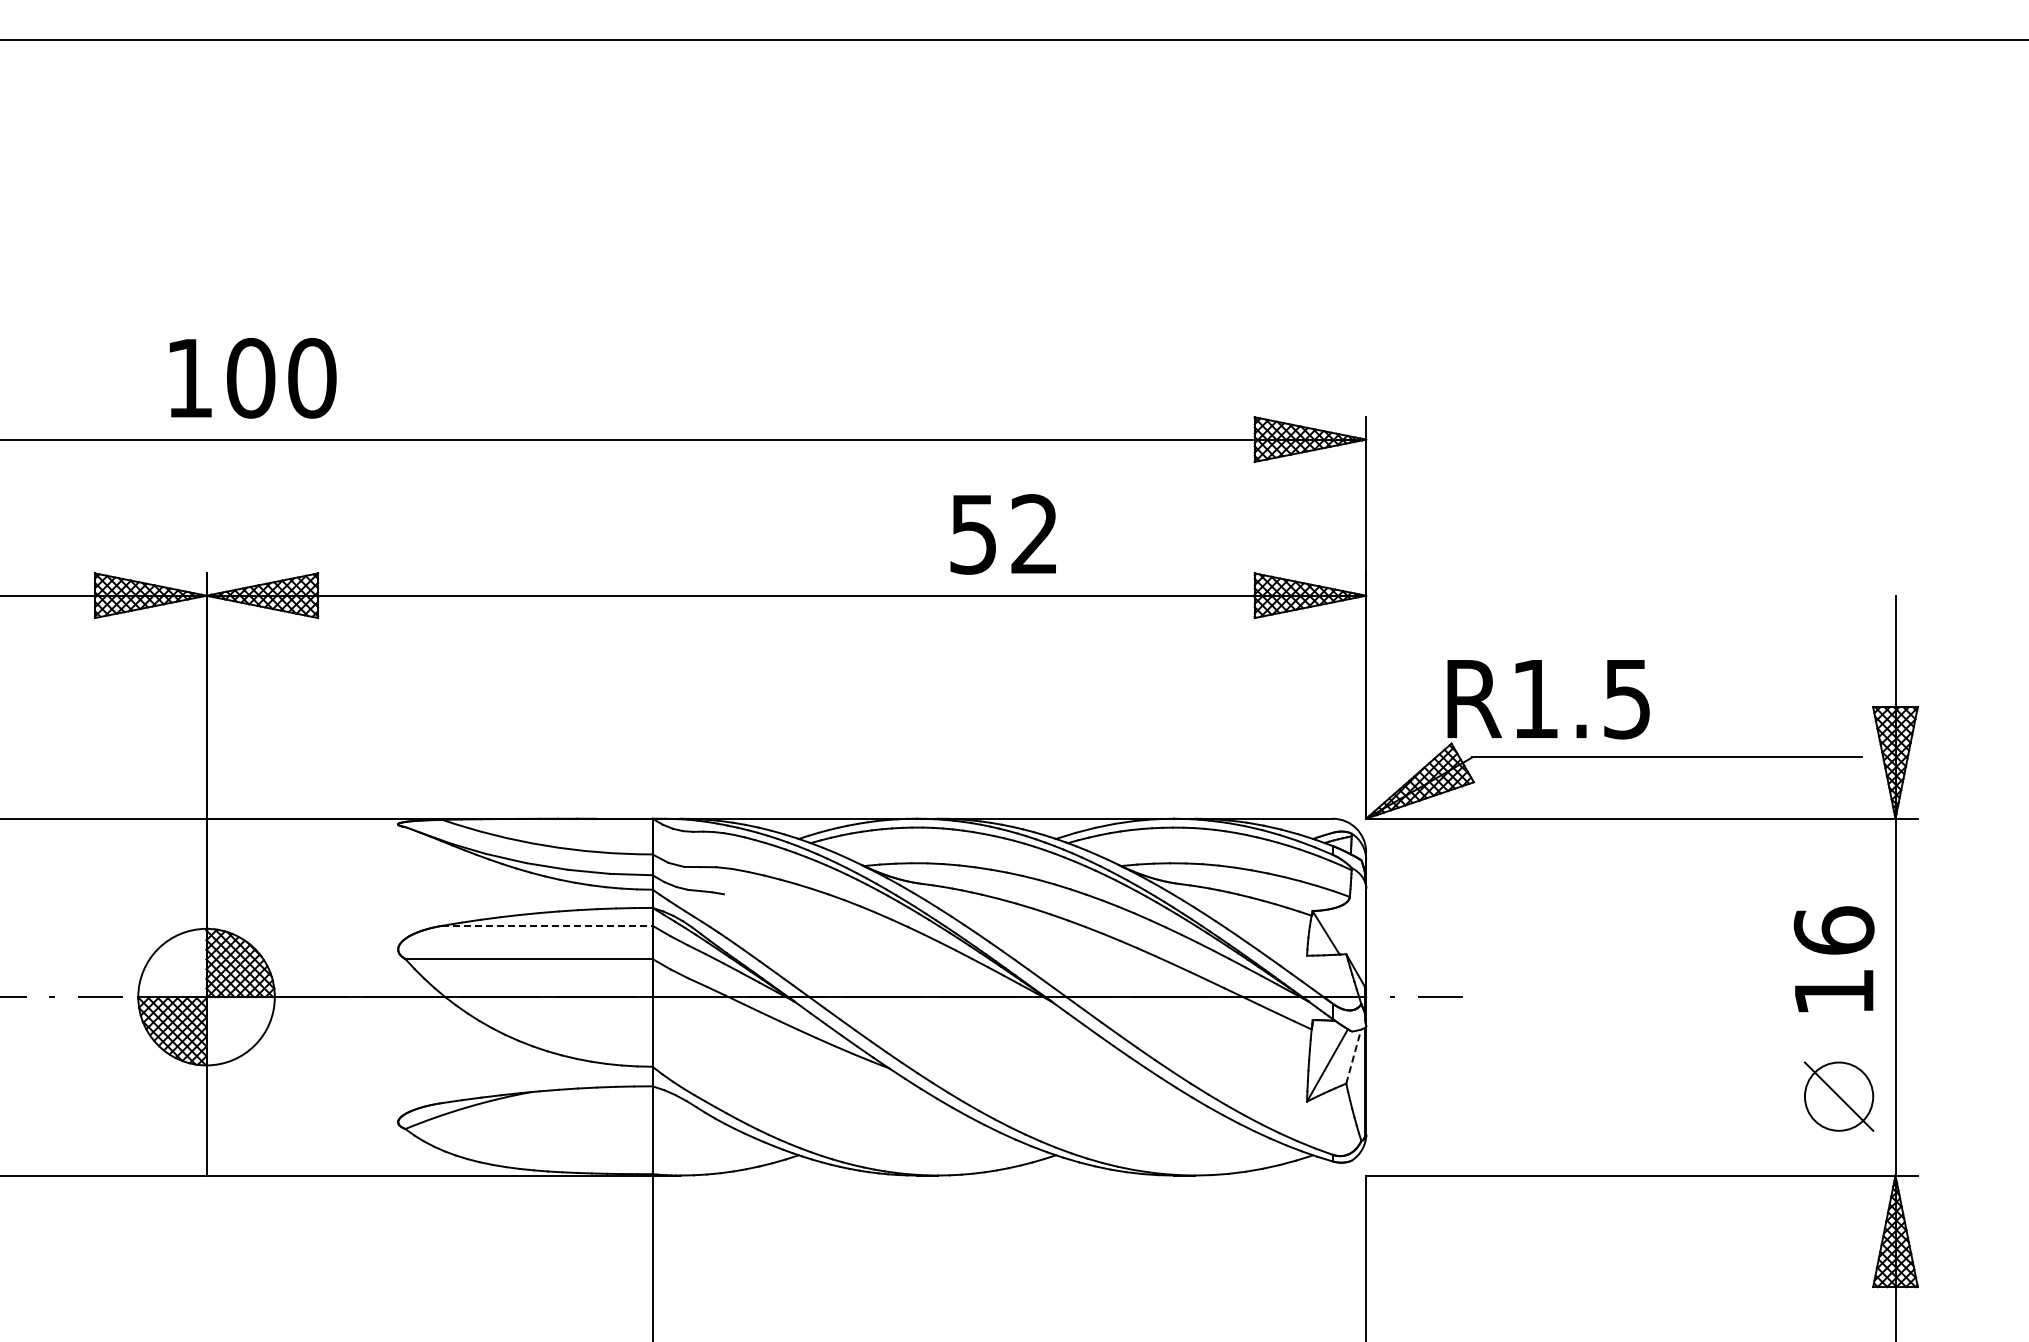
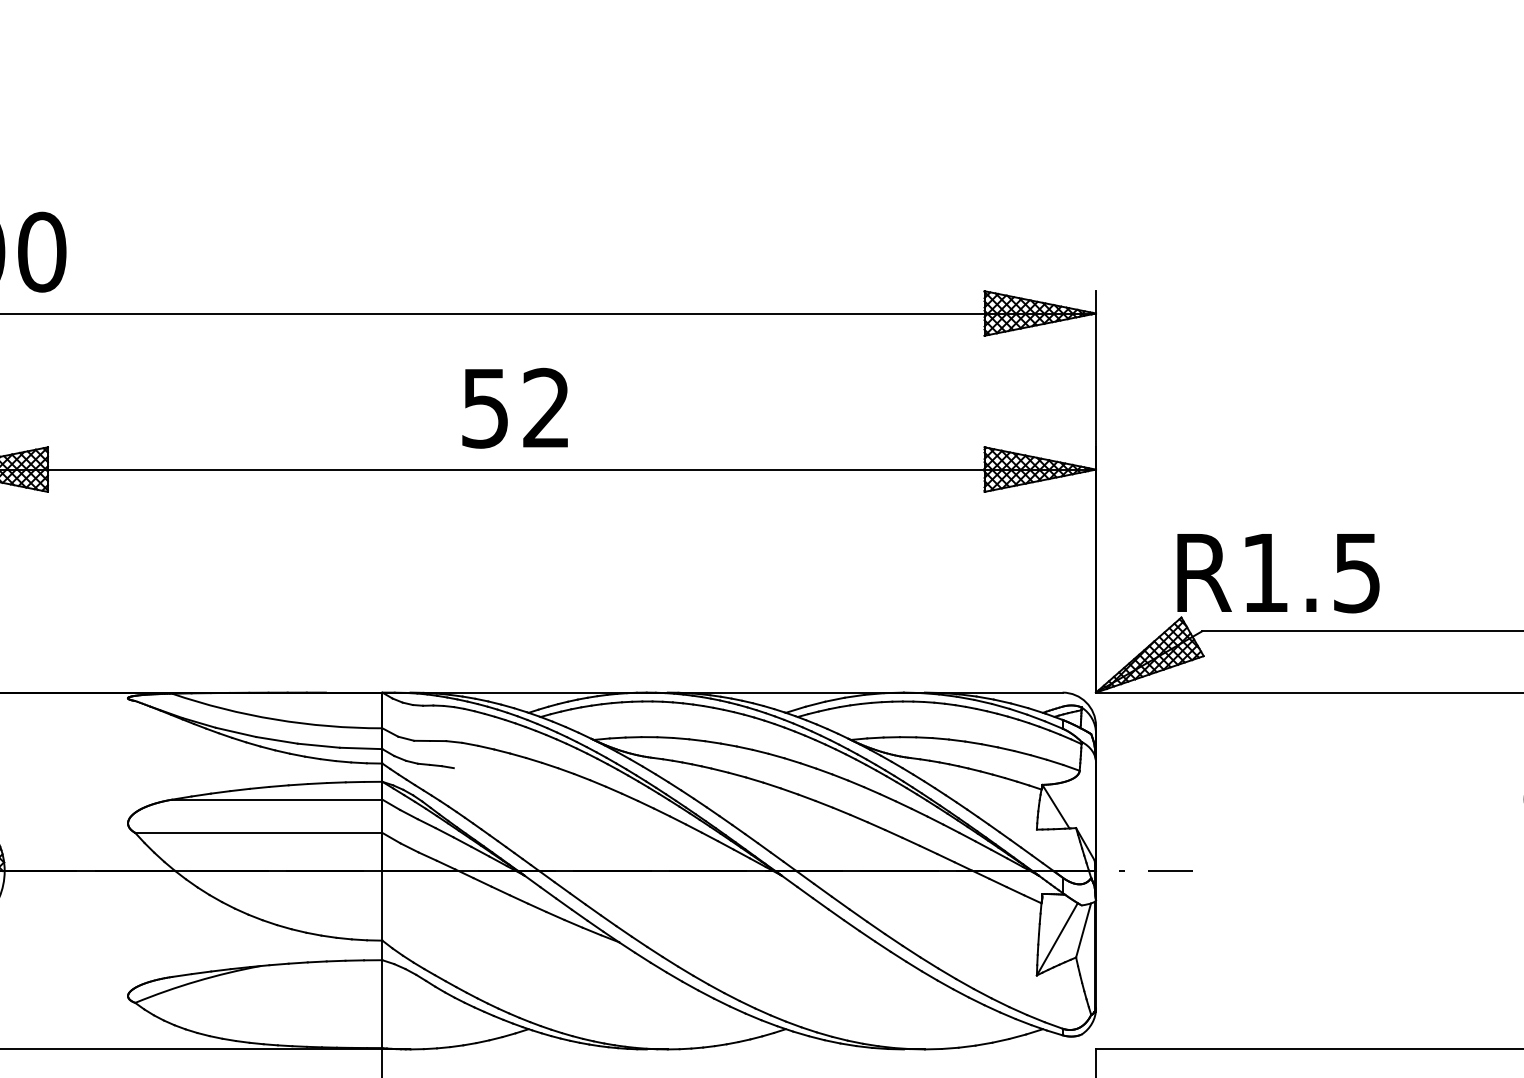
text: (1002, 534) -> (514, 408), moved
line: (548, 925) -> (278, 799), dashed -> solid
line: (1353, 1056) -> (1083, 930), dashed -> solid

